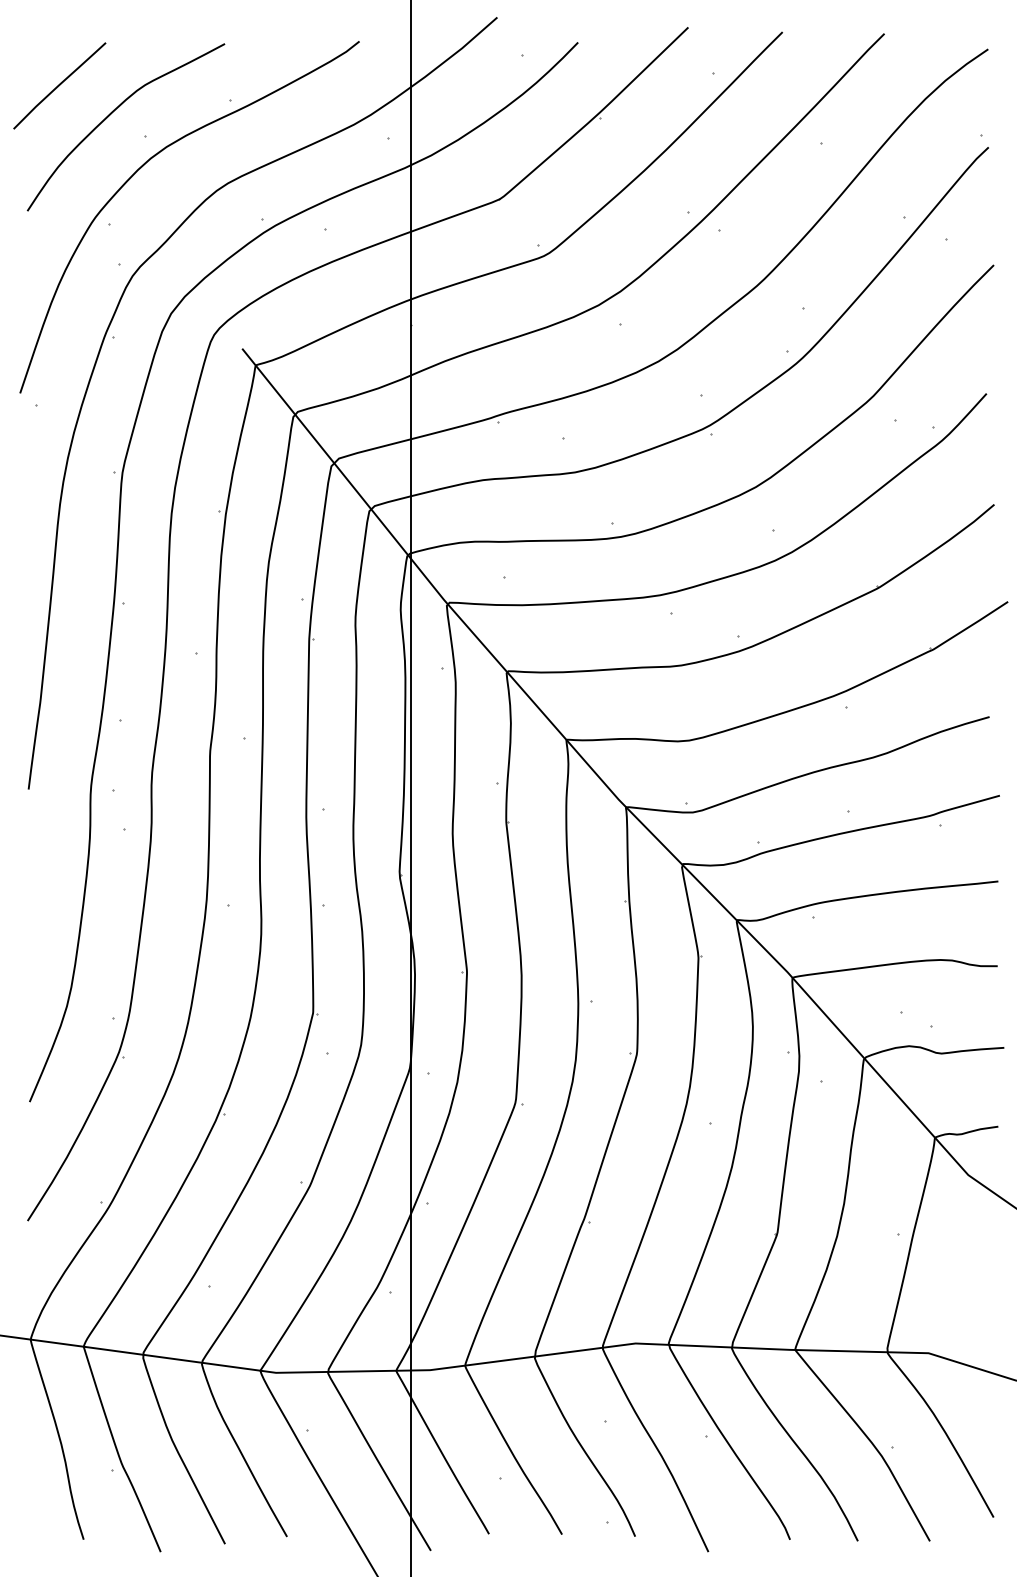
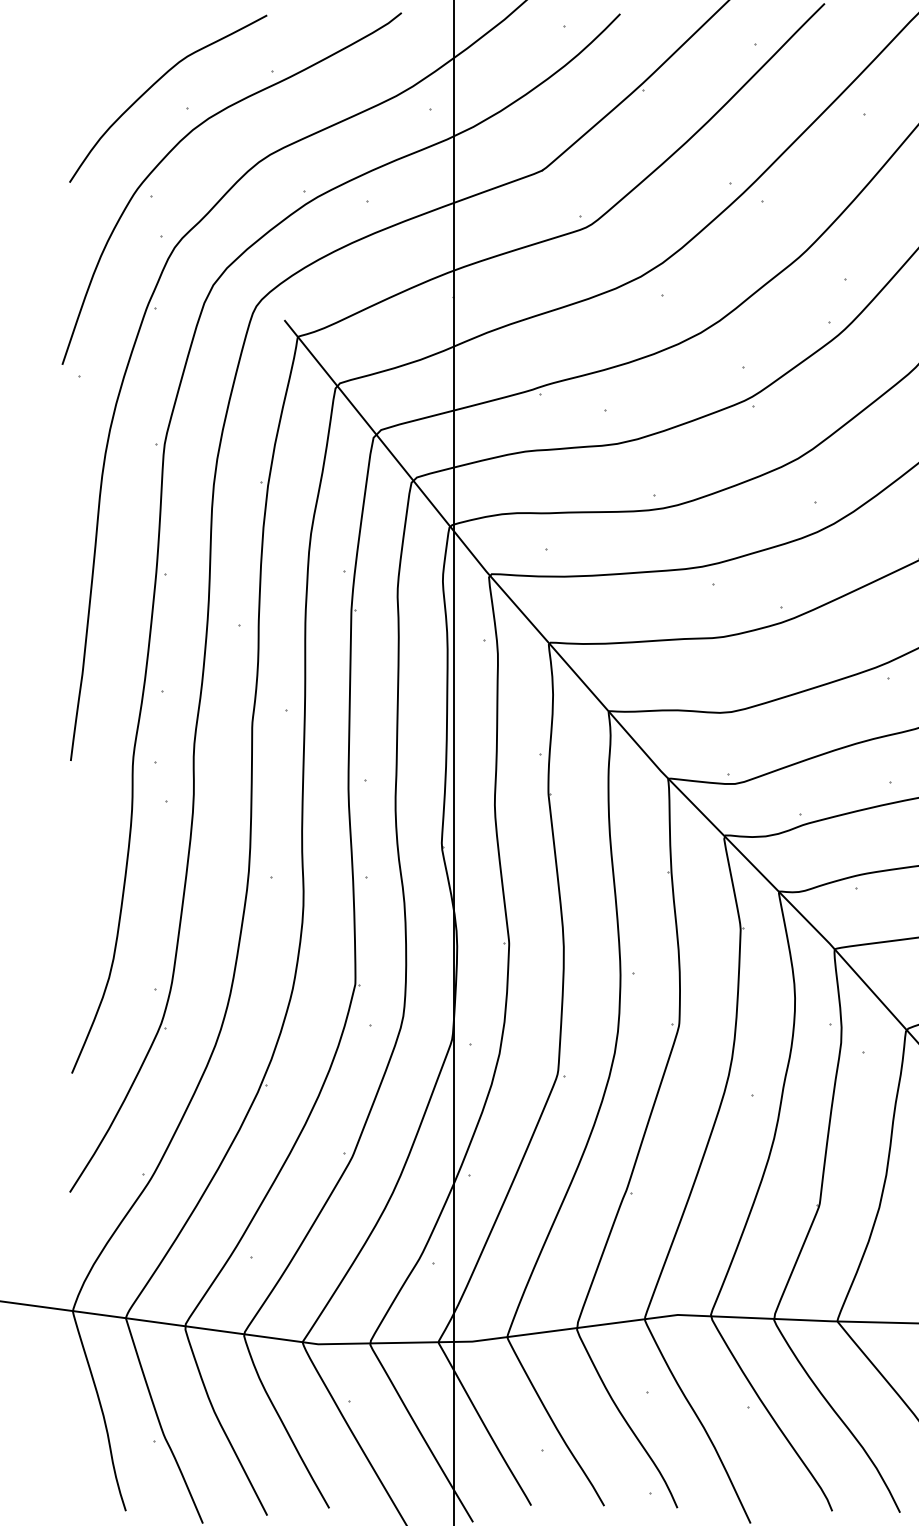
curve: (59, 85) -> (101, 56), removed

